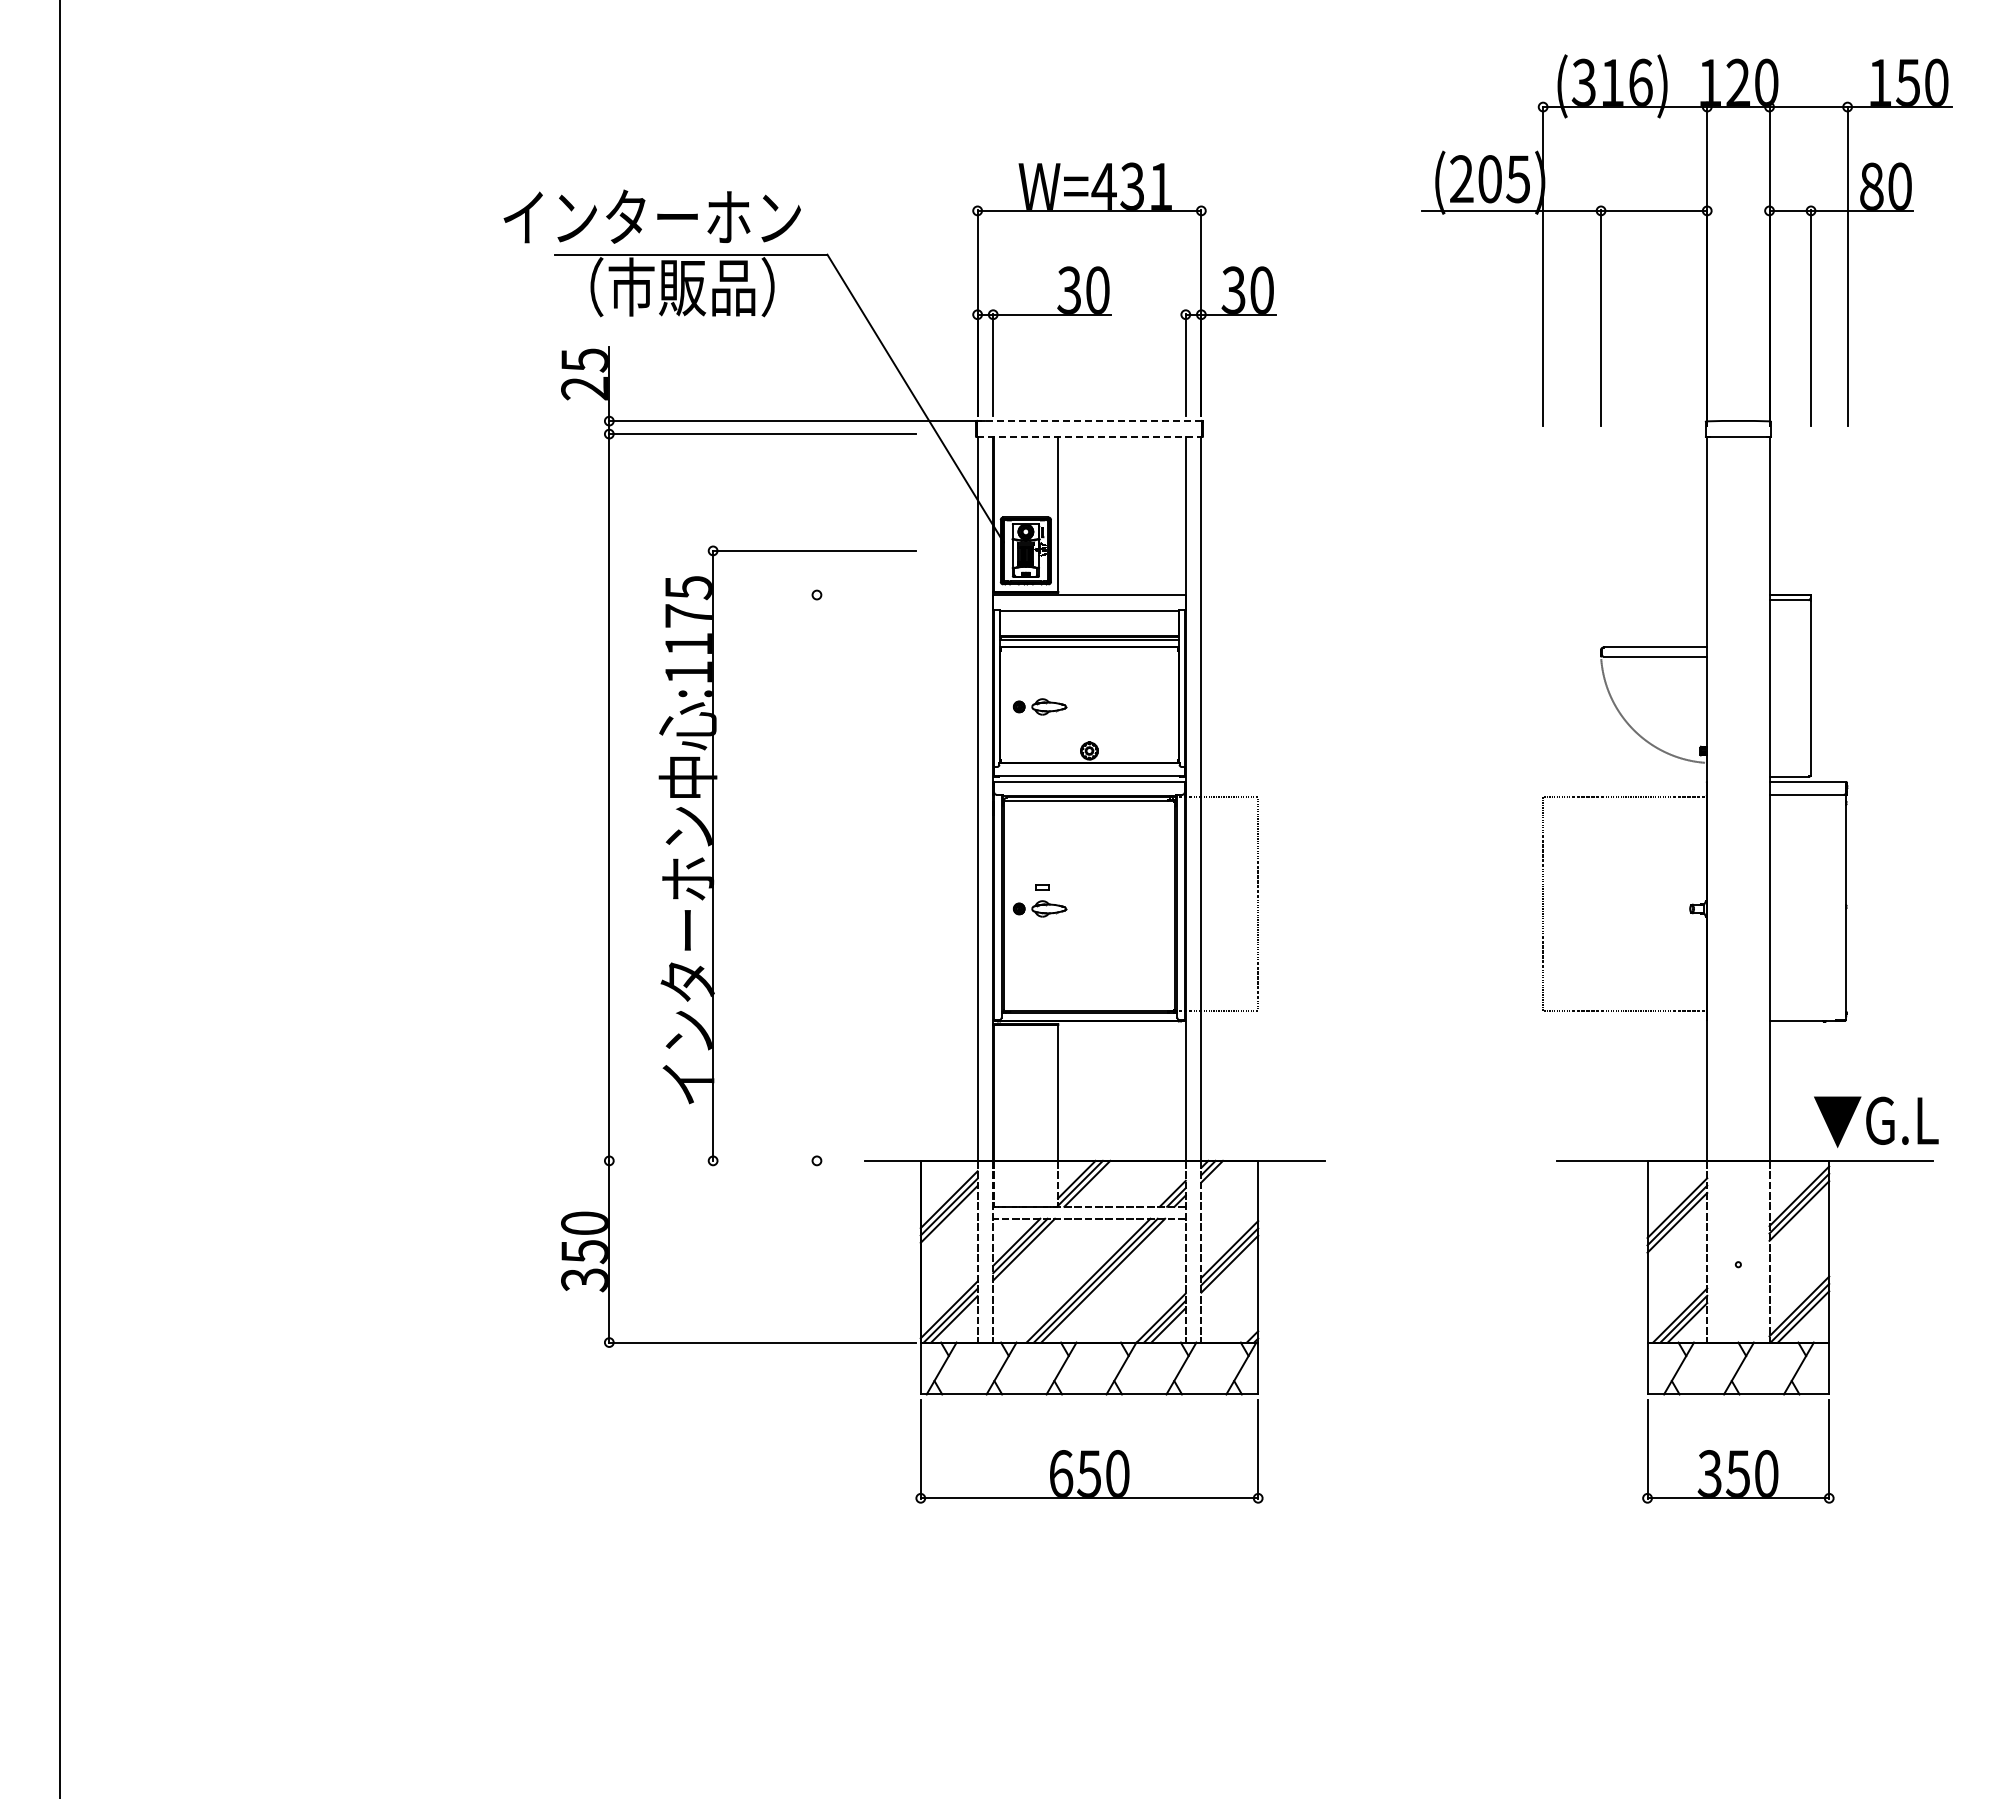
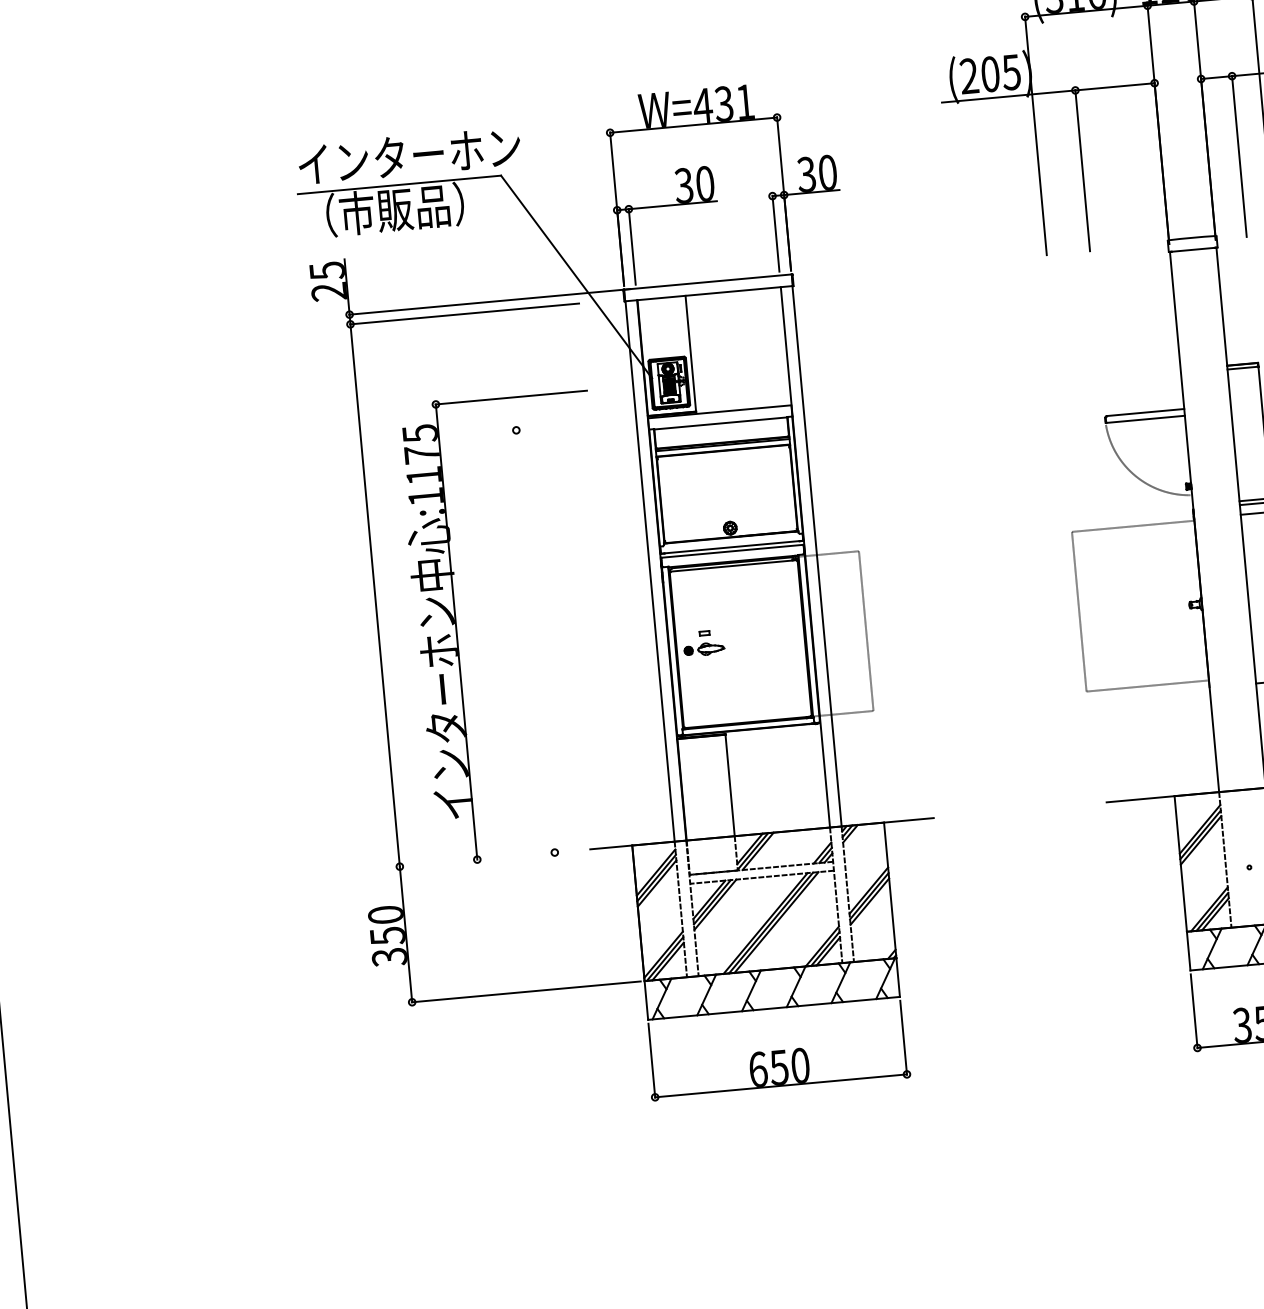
text: (651, 216) -> (408, 155), moved
line: (1089, 421) -> (707, 282), dashed -> solid
line: (1090, 436) -> (709, 293), dashed -> solid
part: (1040, 706) -> (690, 498), removed

